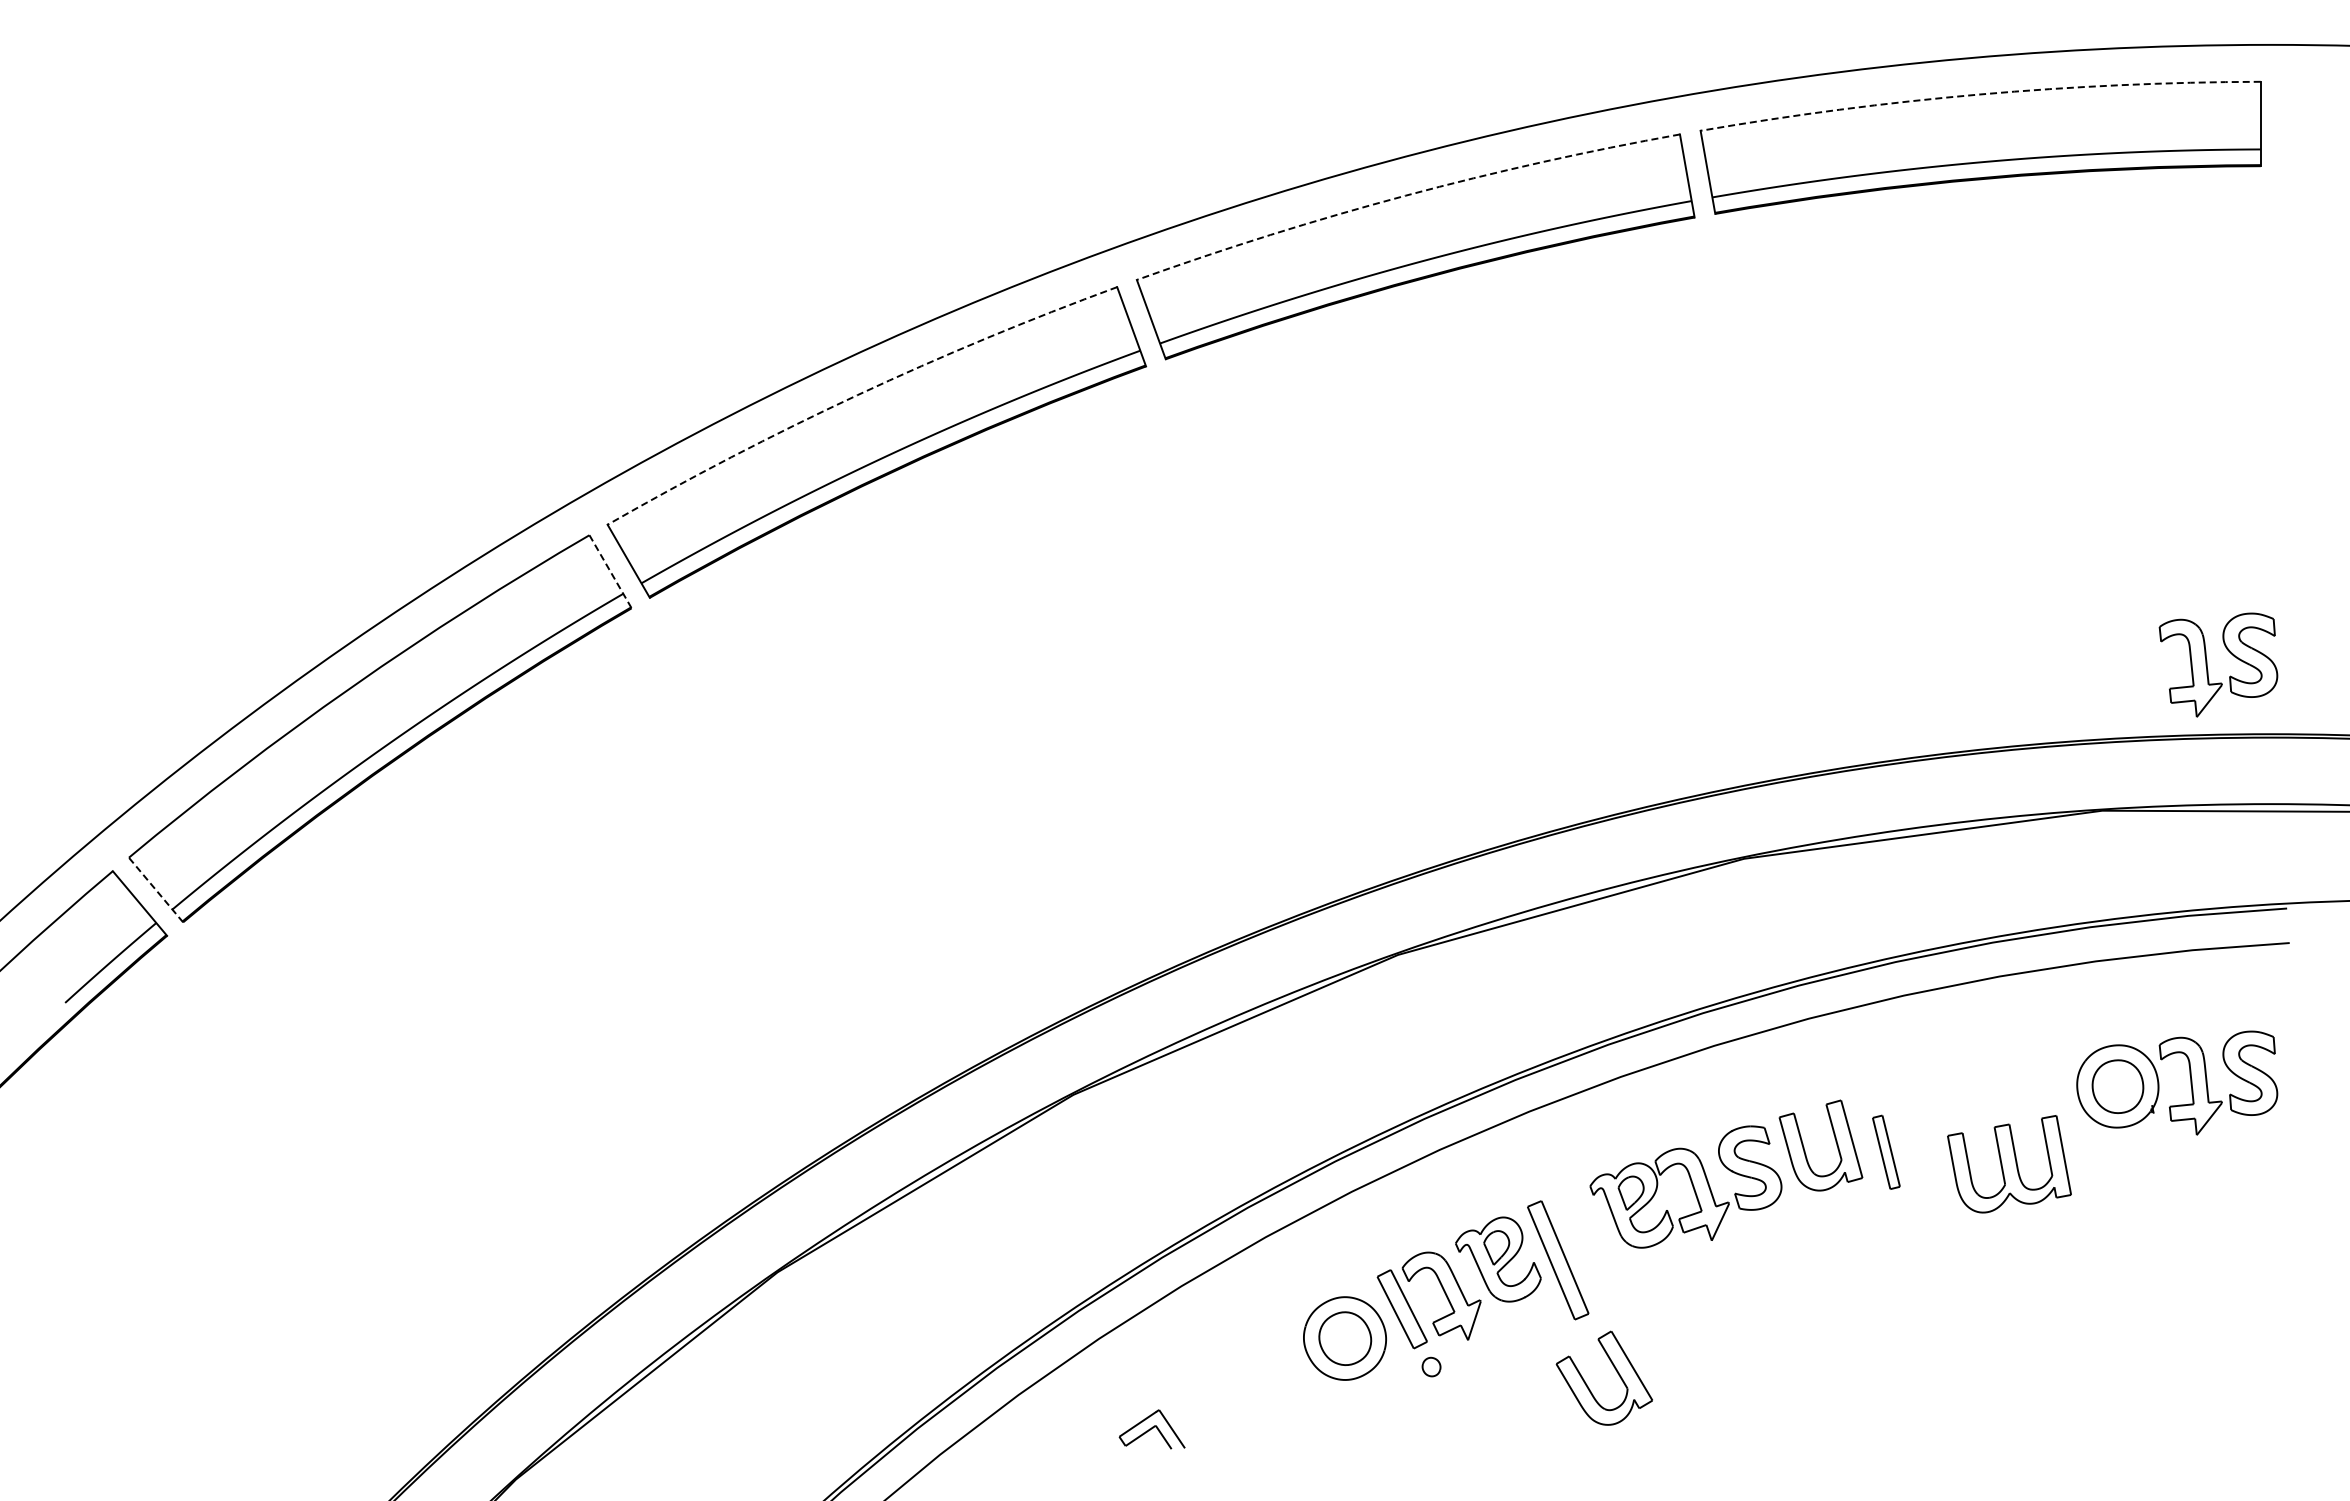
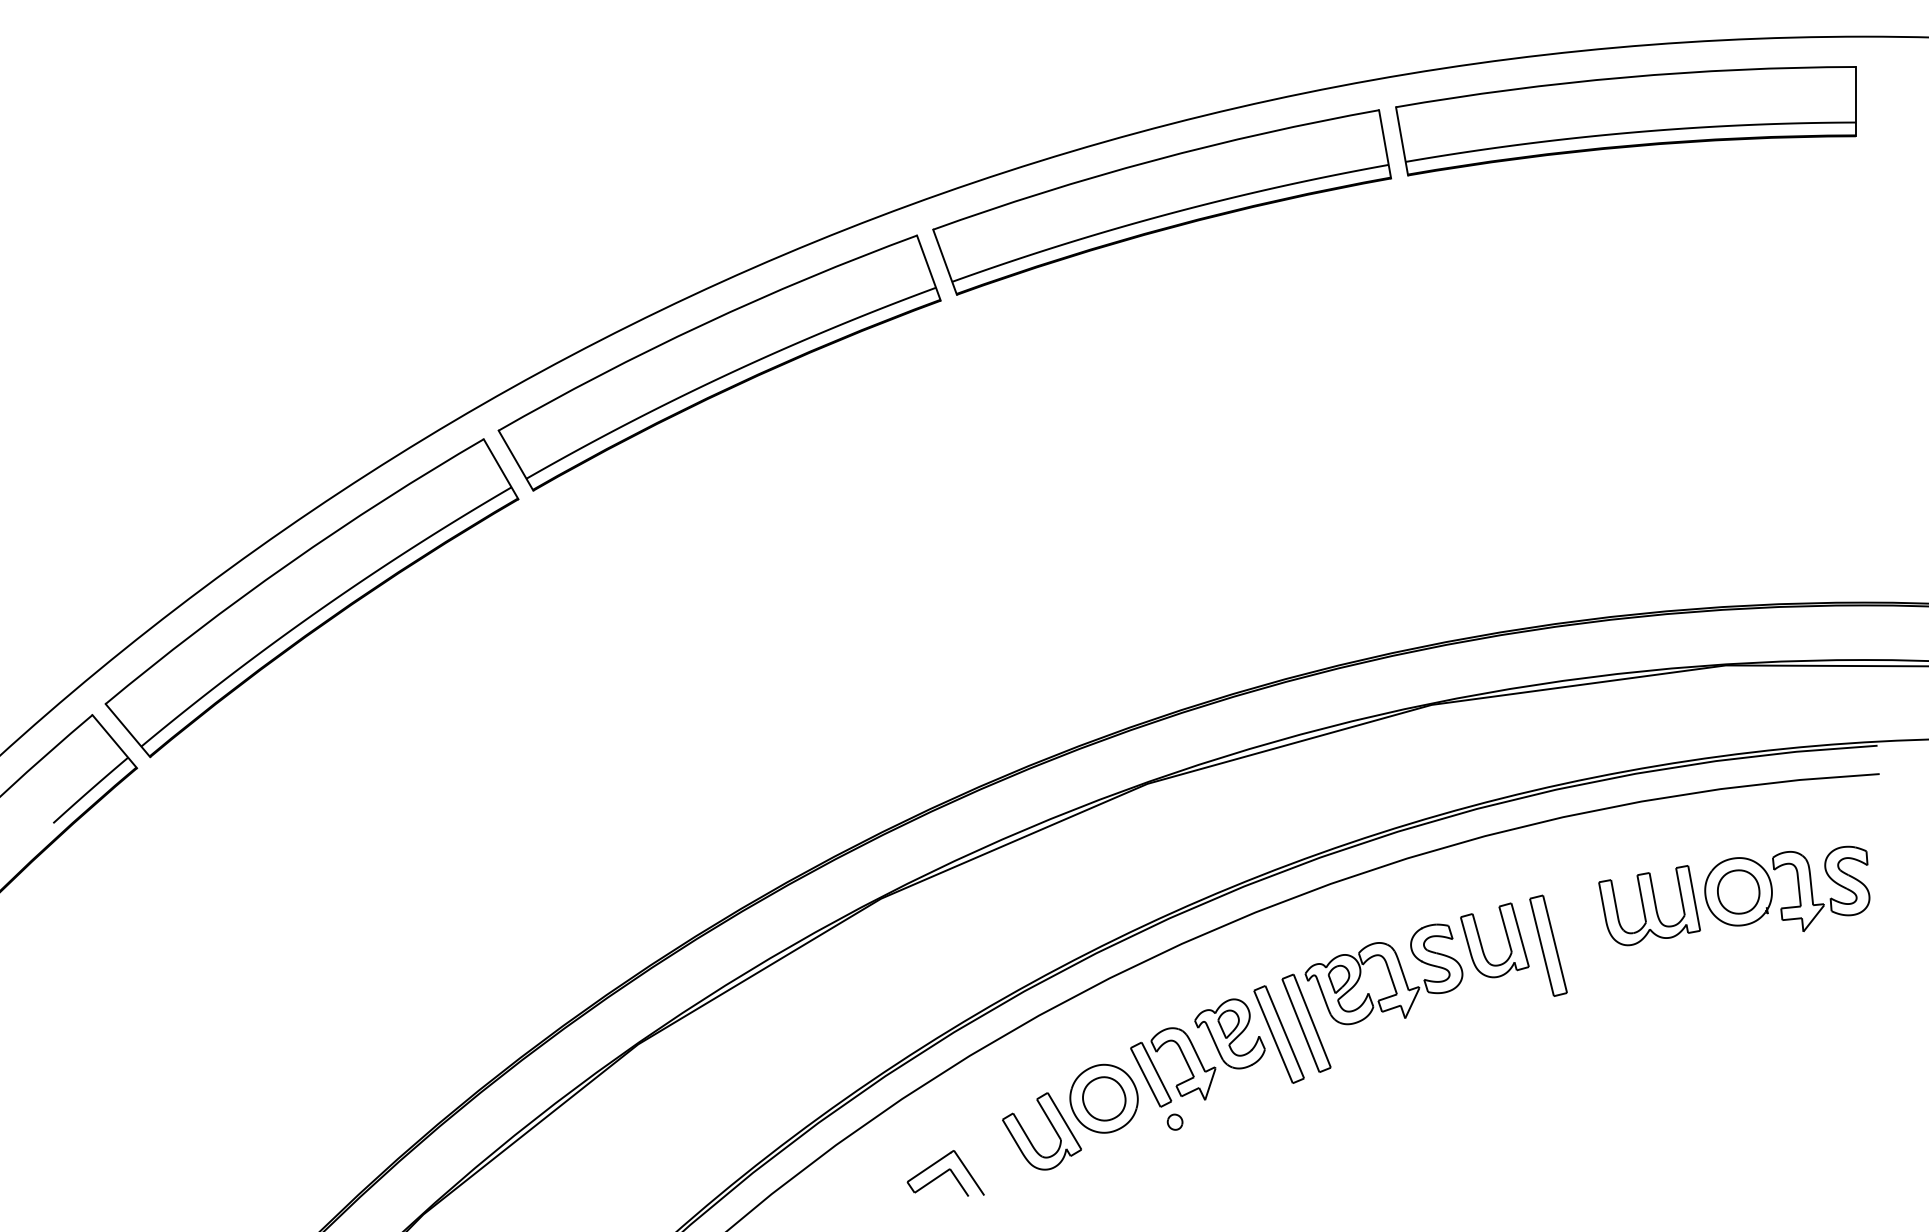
arc: (1979, 94) -> (1624, 77), dashed -> solid
arc: (1405, 195) -> (1153, 160), dashed -> solid
arc: (857, 395) -> (703, 324), dashed -> solid
line: (610, 572) -> (501, 469), dashed -> solid
part: (2207, 664) -> (1812, 545), removed
line: (155, 889) -> (127, 730), dashed -> solid
part: (1886, 1152) -> (1548, 946), size x1.67
part: (2009, 1164) -> (1649, 905), moved
part: (1591, 1246) -> (1306, 1023), added
part: (1615, 1370) -> (1051, 1125), moved
part: (1151, 1429) -> (945, 1173), size x1.43

